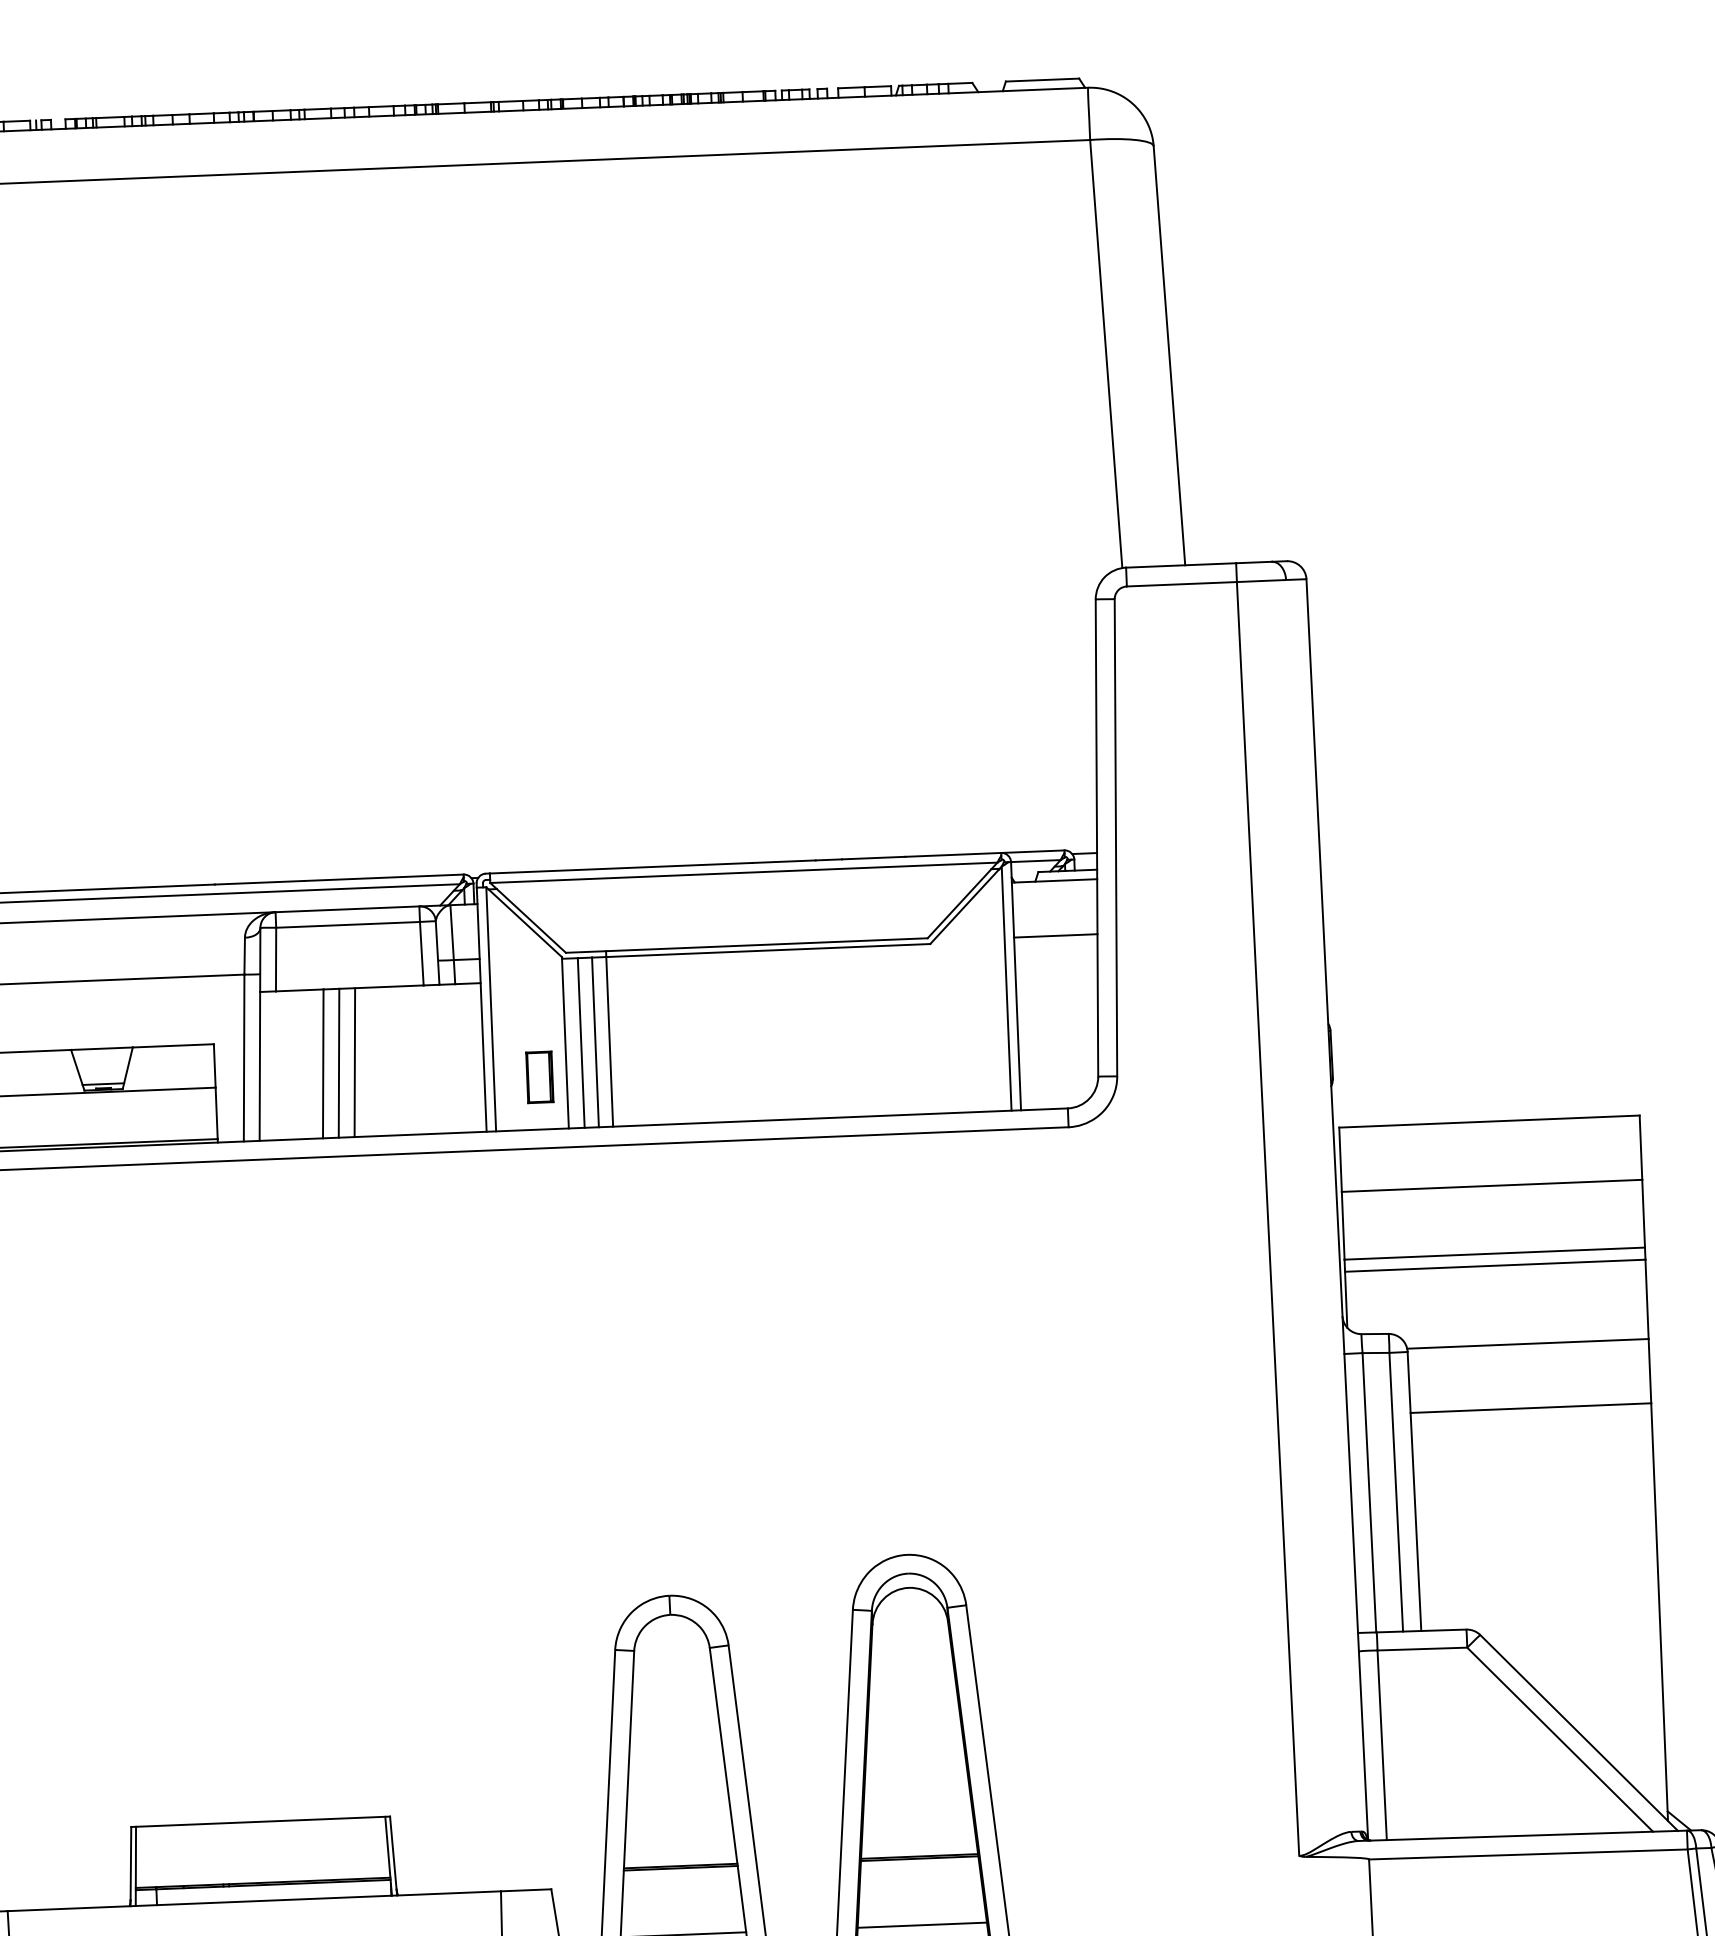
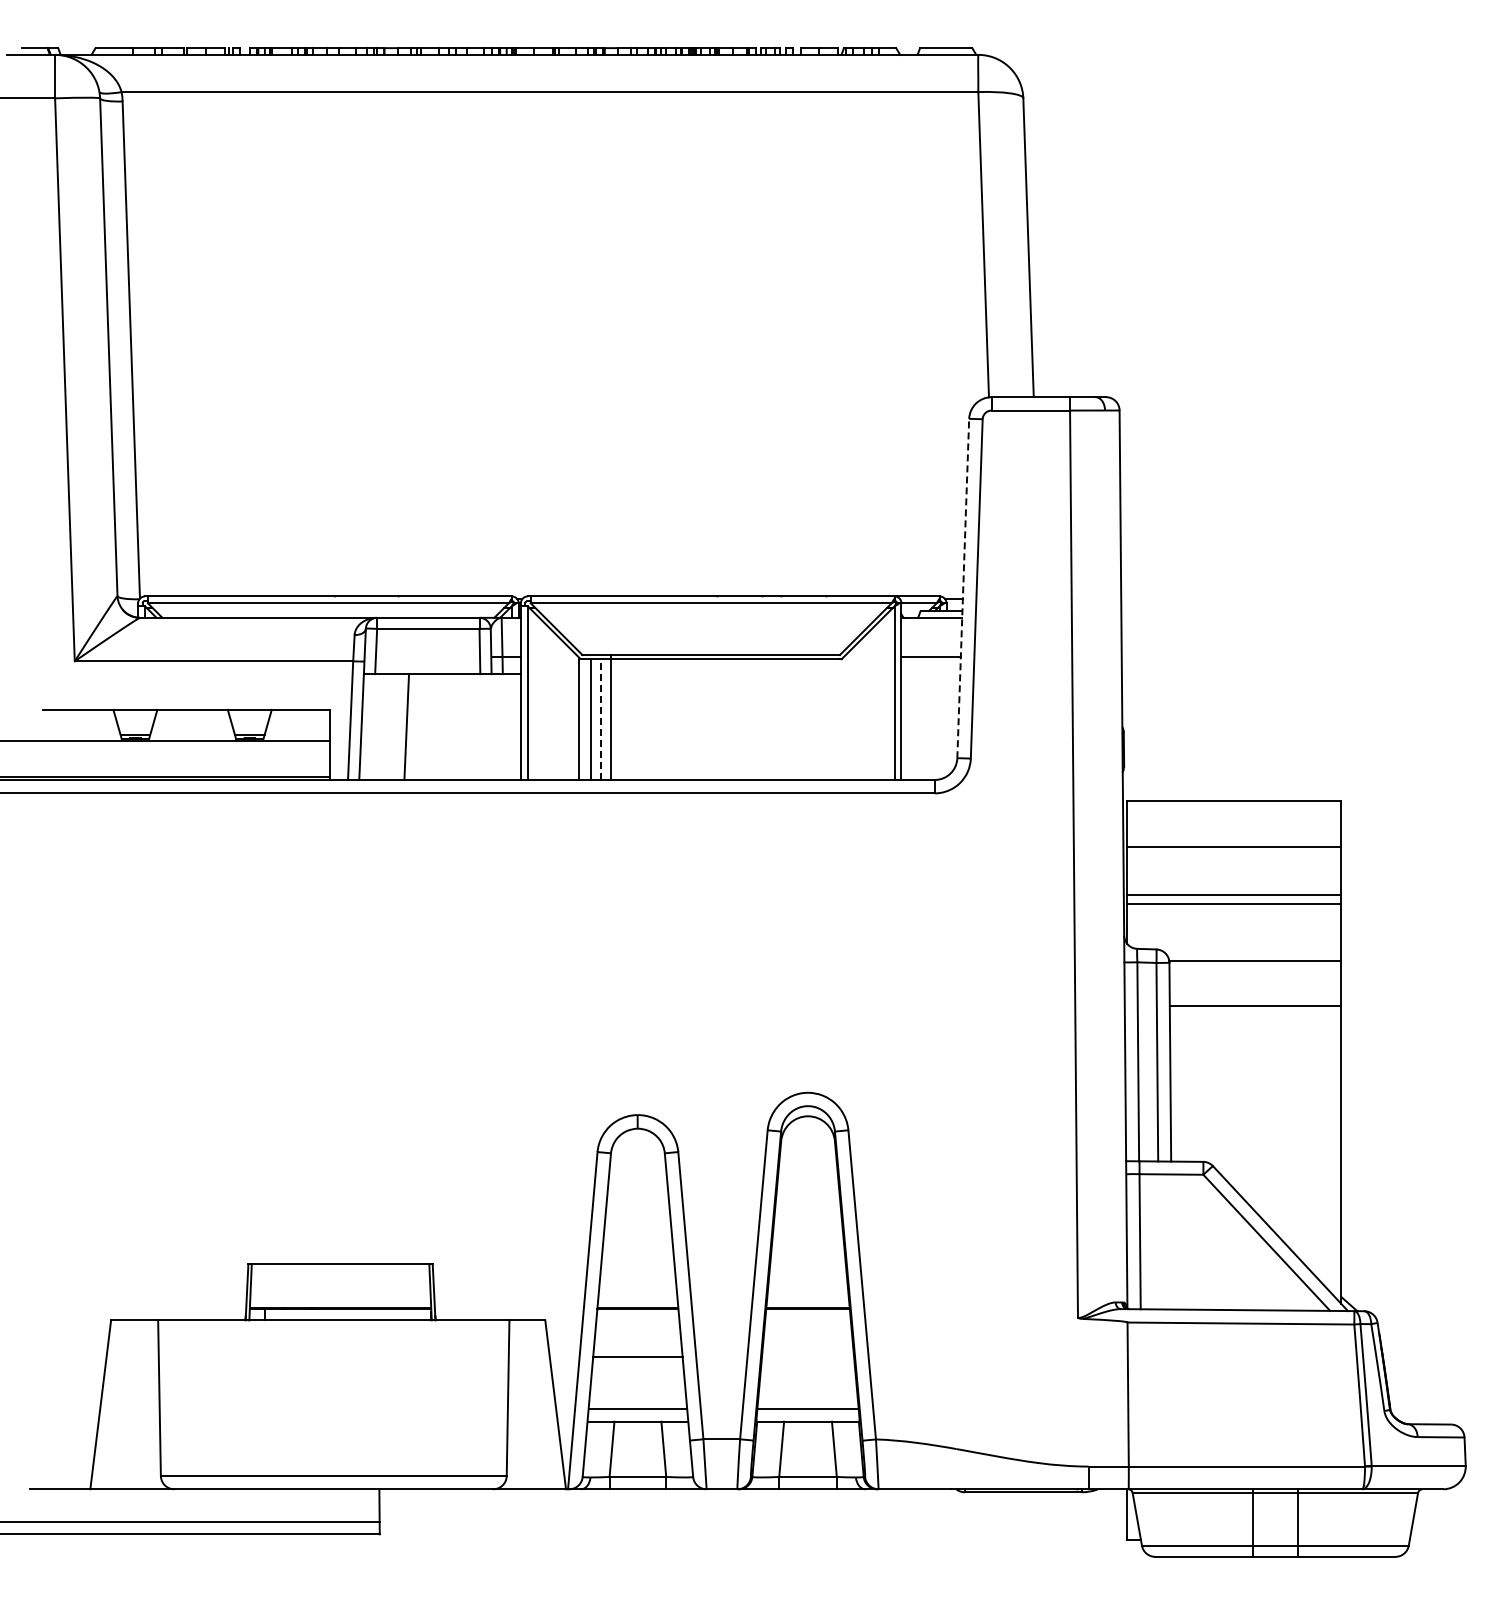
line: (1097, 837) -> (963, 588), solid -> dashed
line: (594, 1042) -> (600, 719), solid -> dashed
line: (353, 1061) -> (428, 726), removed
line: (338, 1062) -> (417, 726), removed
part: (538, 1076) -> (559, 742), removed
line: (922, 1925) -> (808, 1356), removed

